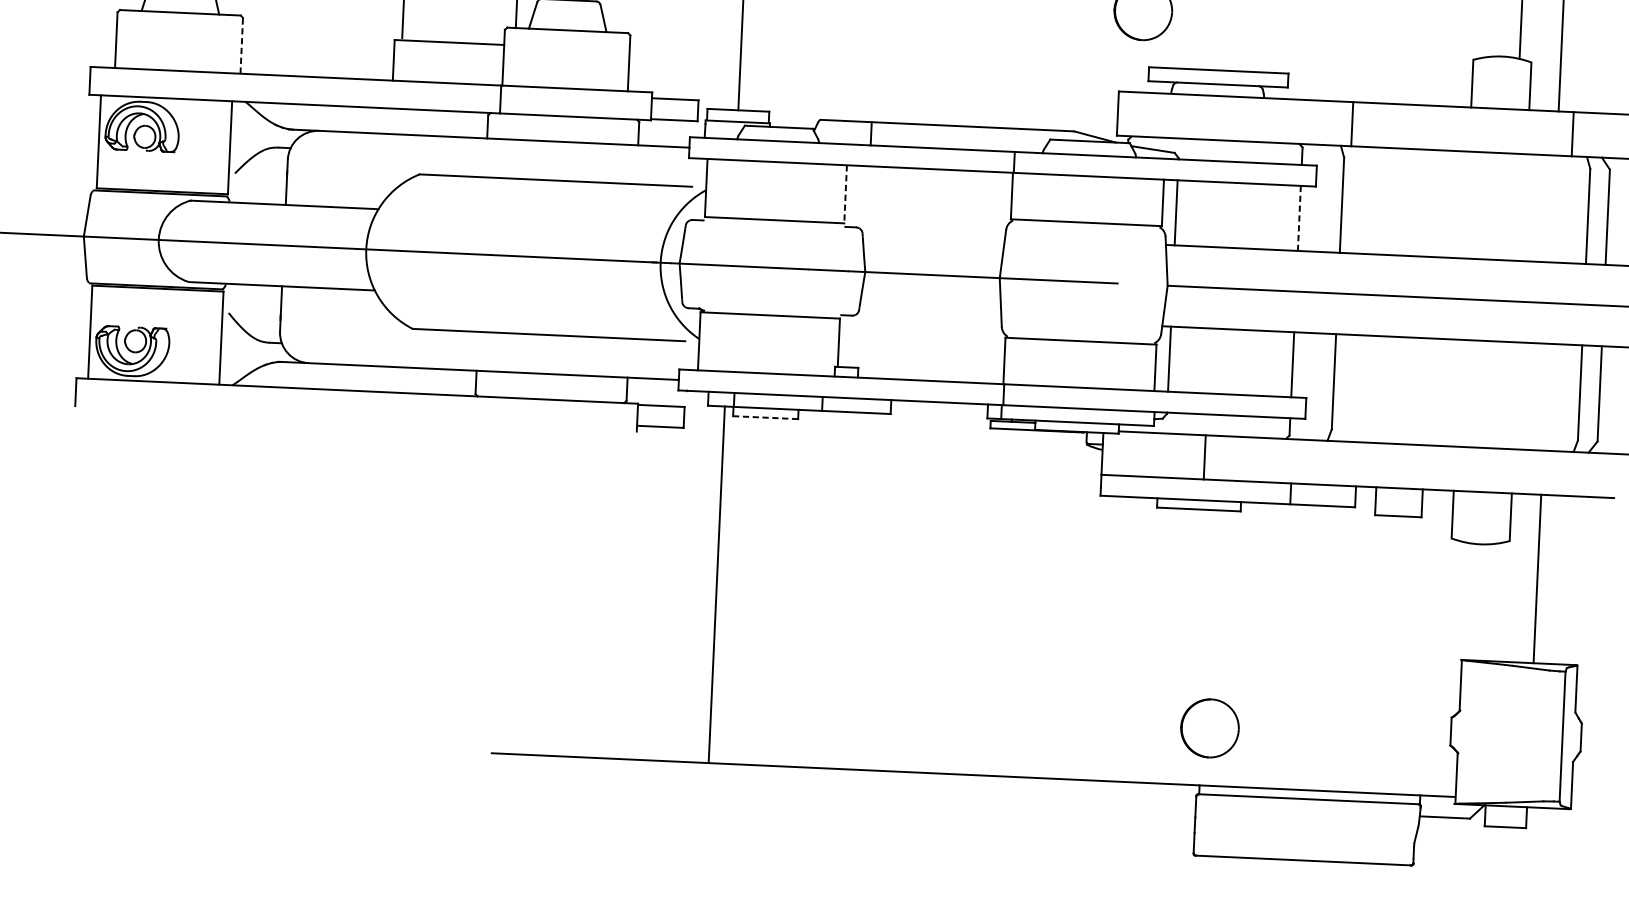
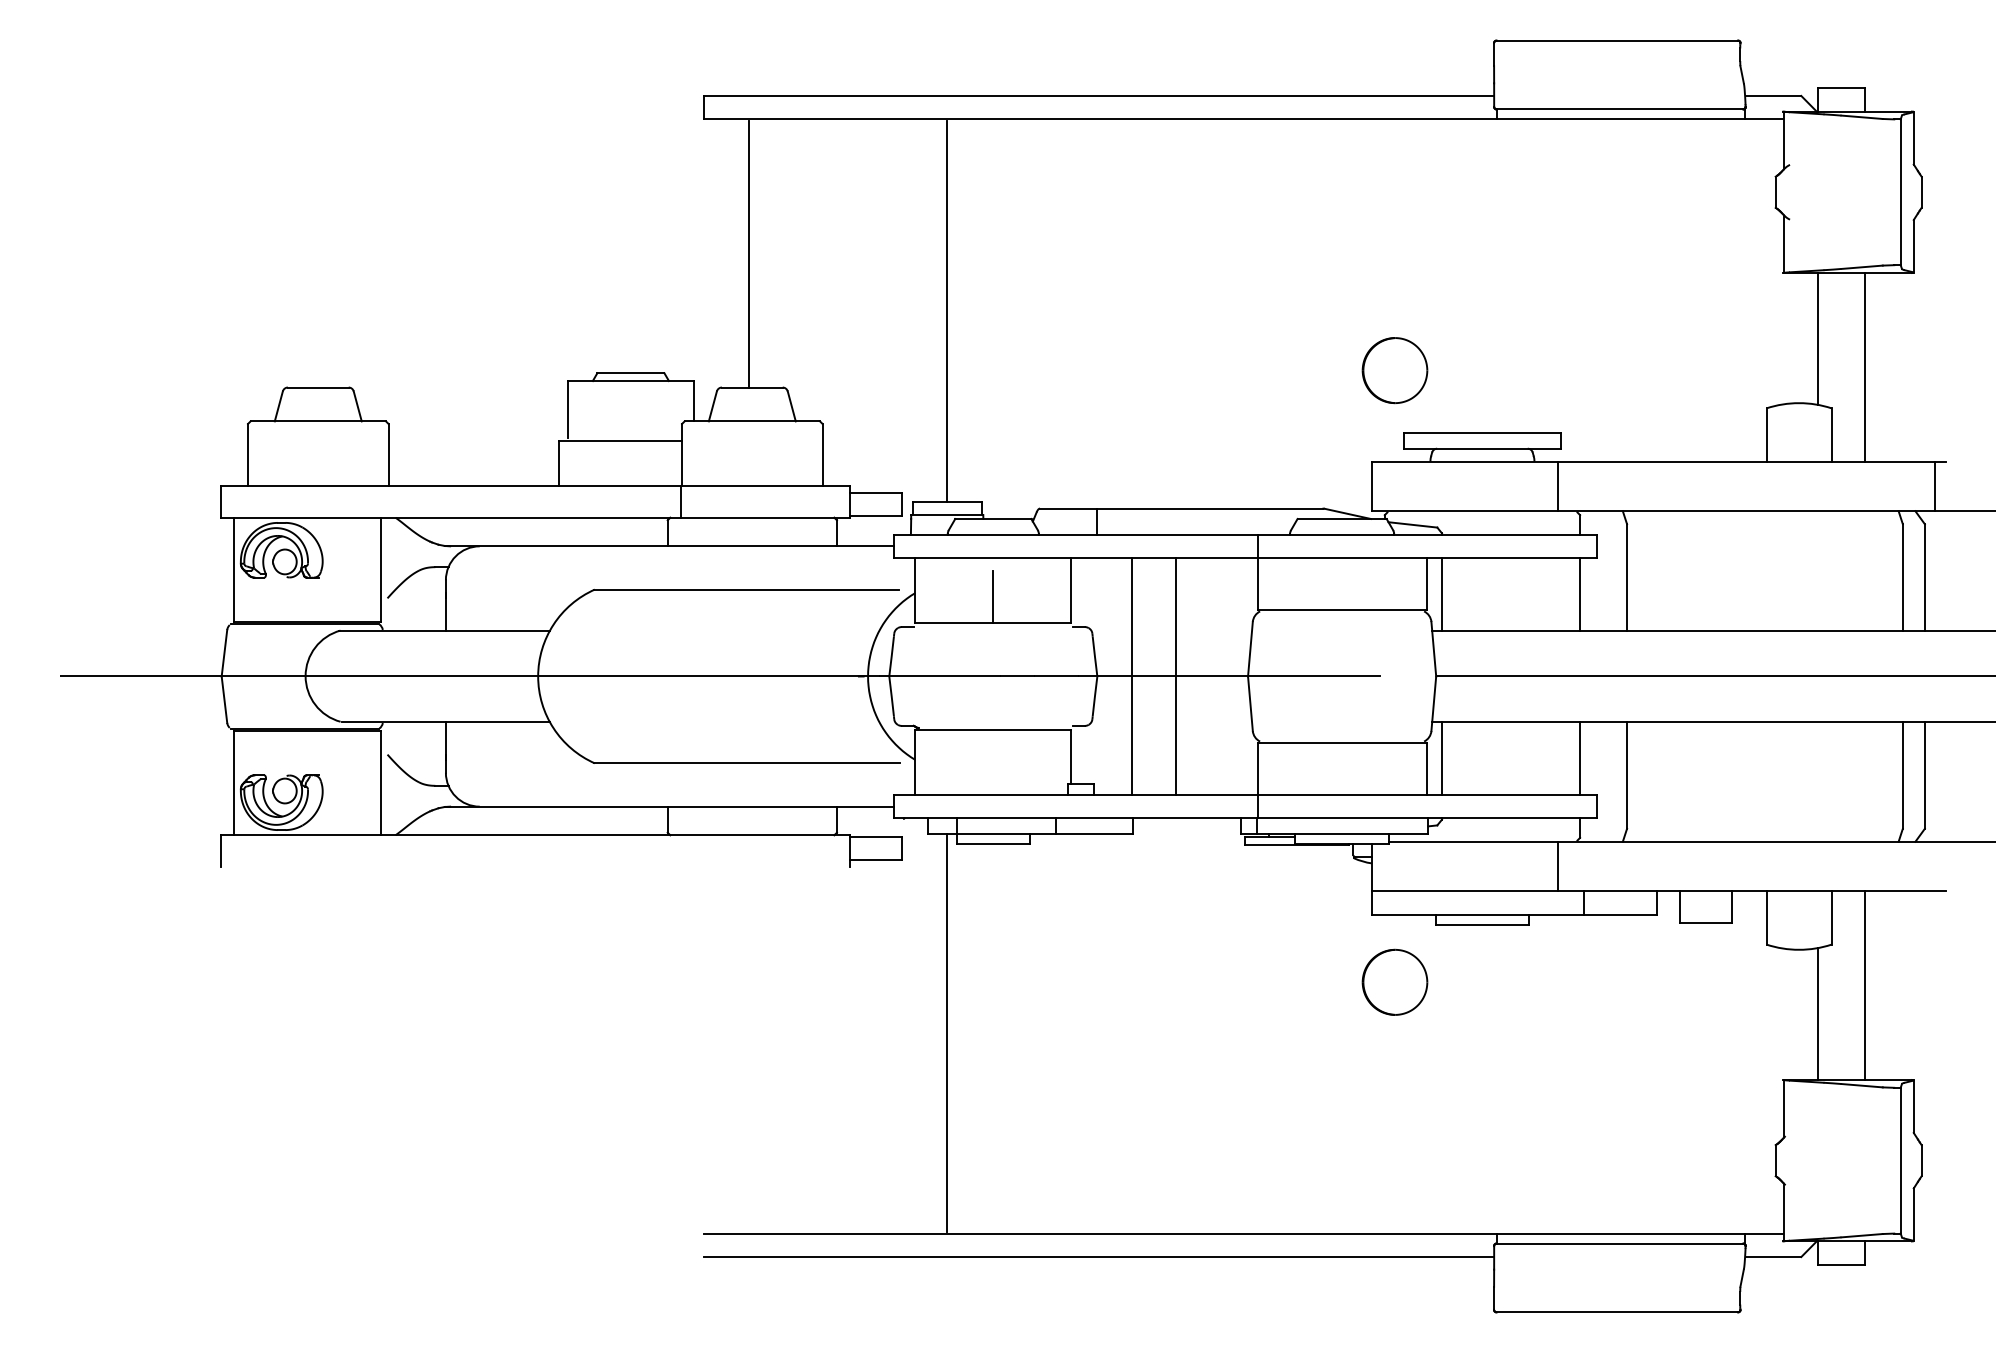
line: (241, 45) -> (388, 454), dashed -> solid
line: (1352, 124) -> (1558, 486), moved
line: (1572, 134) -> (1935, 486), moved
line: (845, 194) -> (1071, 590), dashed -> solid
line: (775, 196) -> (993, 596), added
line: (1299, 219) -> (1580, 595), dashed -> solid
line: (895, 273) -> (1131, 676), added
line: (935, 275) -> (1175, 676), added
line: (764, 417) -> (992, 844), dashed -> solid
line: (1204, 457) -> (1558, 866), moved
line: (1495, 601) -> (1818, 1013), added
part: (1209, 727) -> (1394, 981), moved
line: (843, 790) -> (1099, 1257), added

